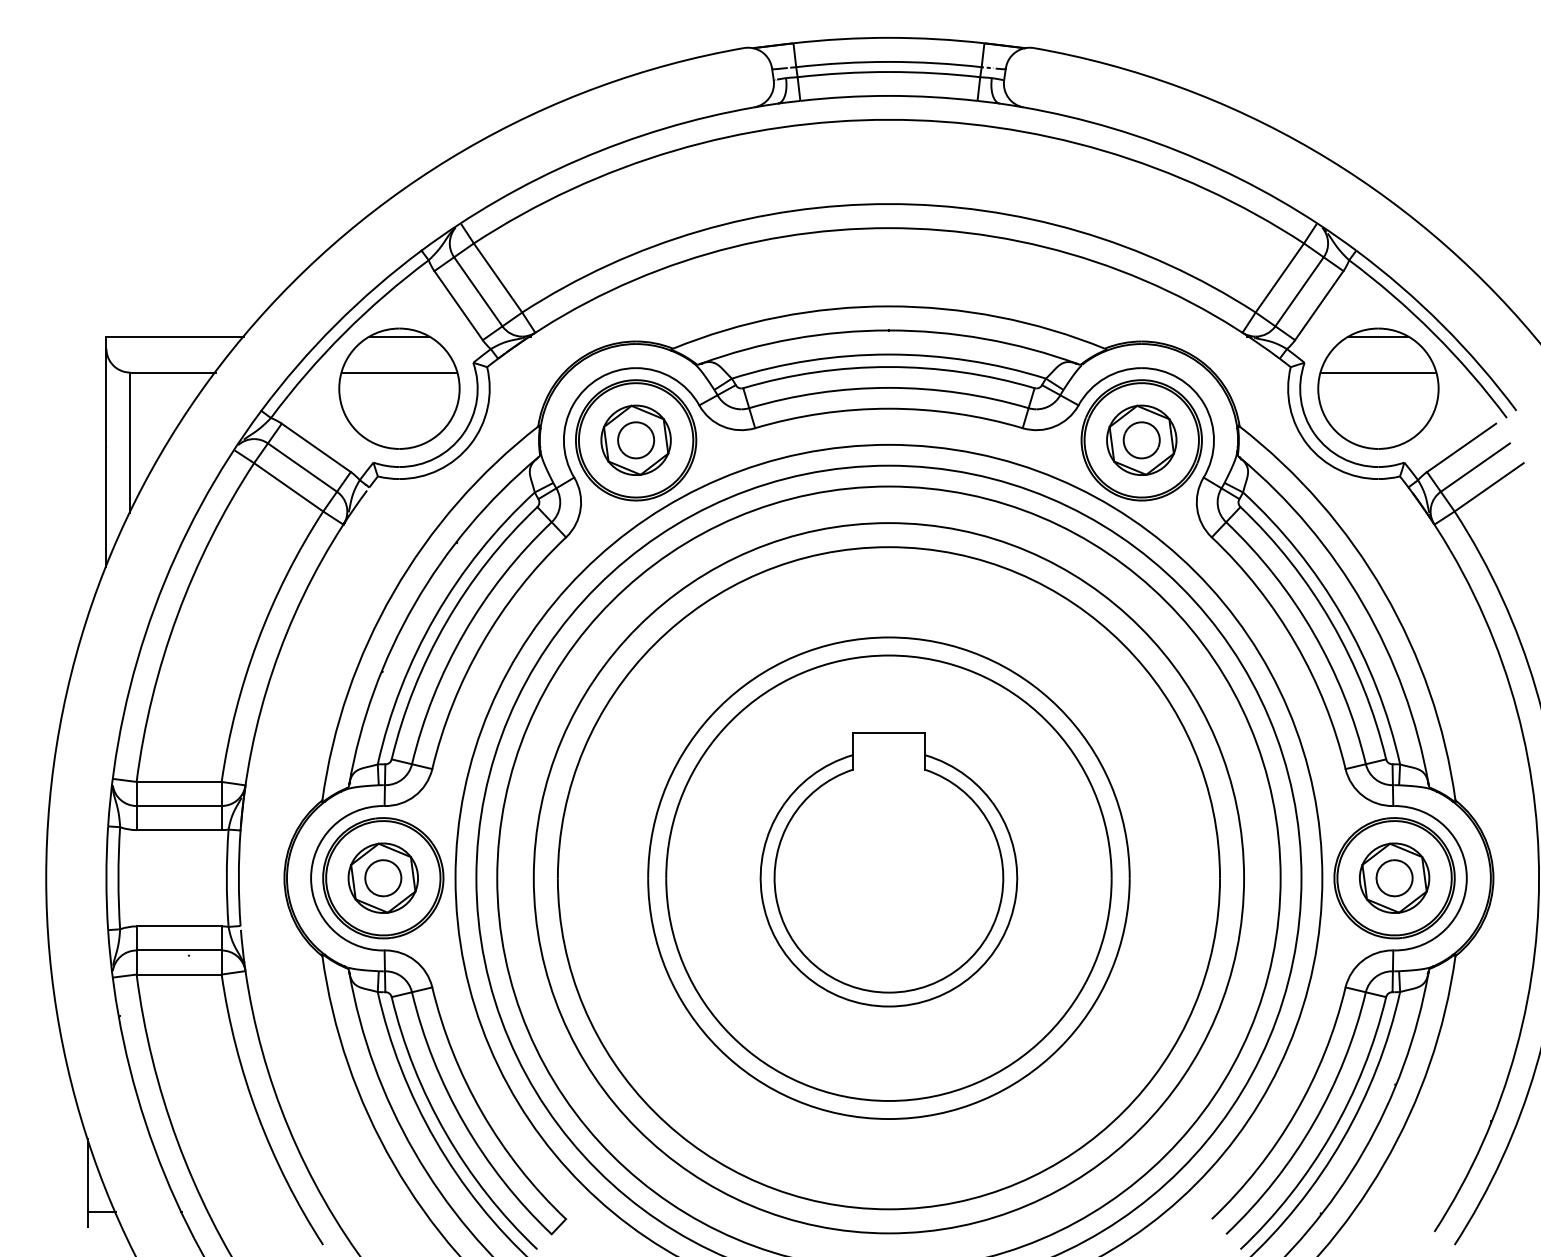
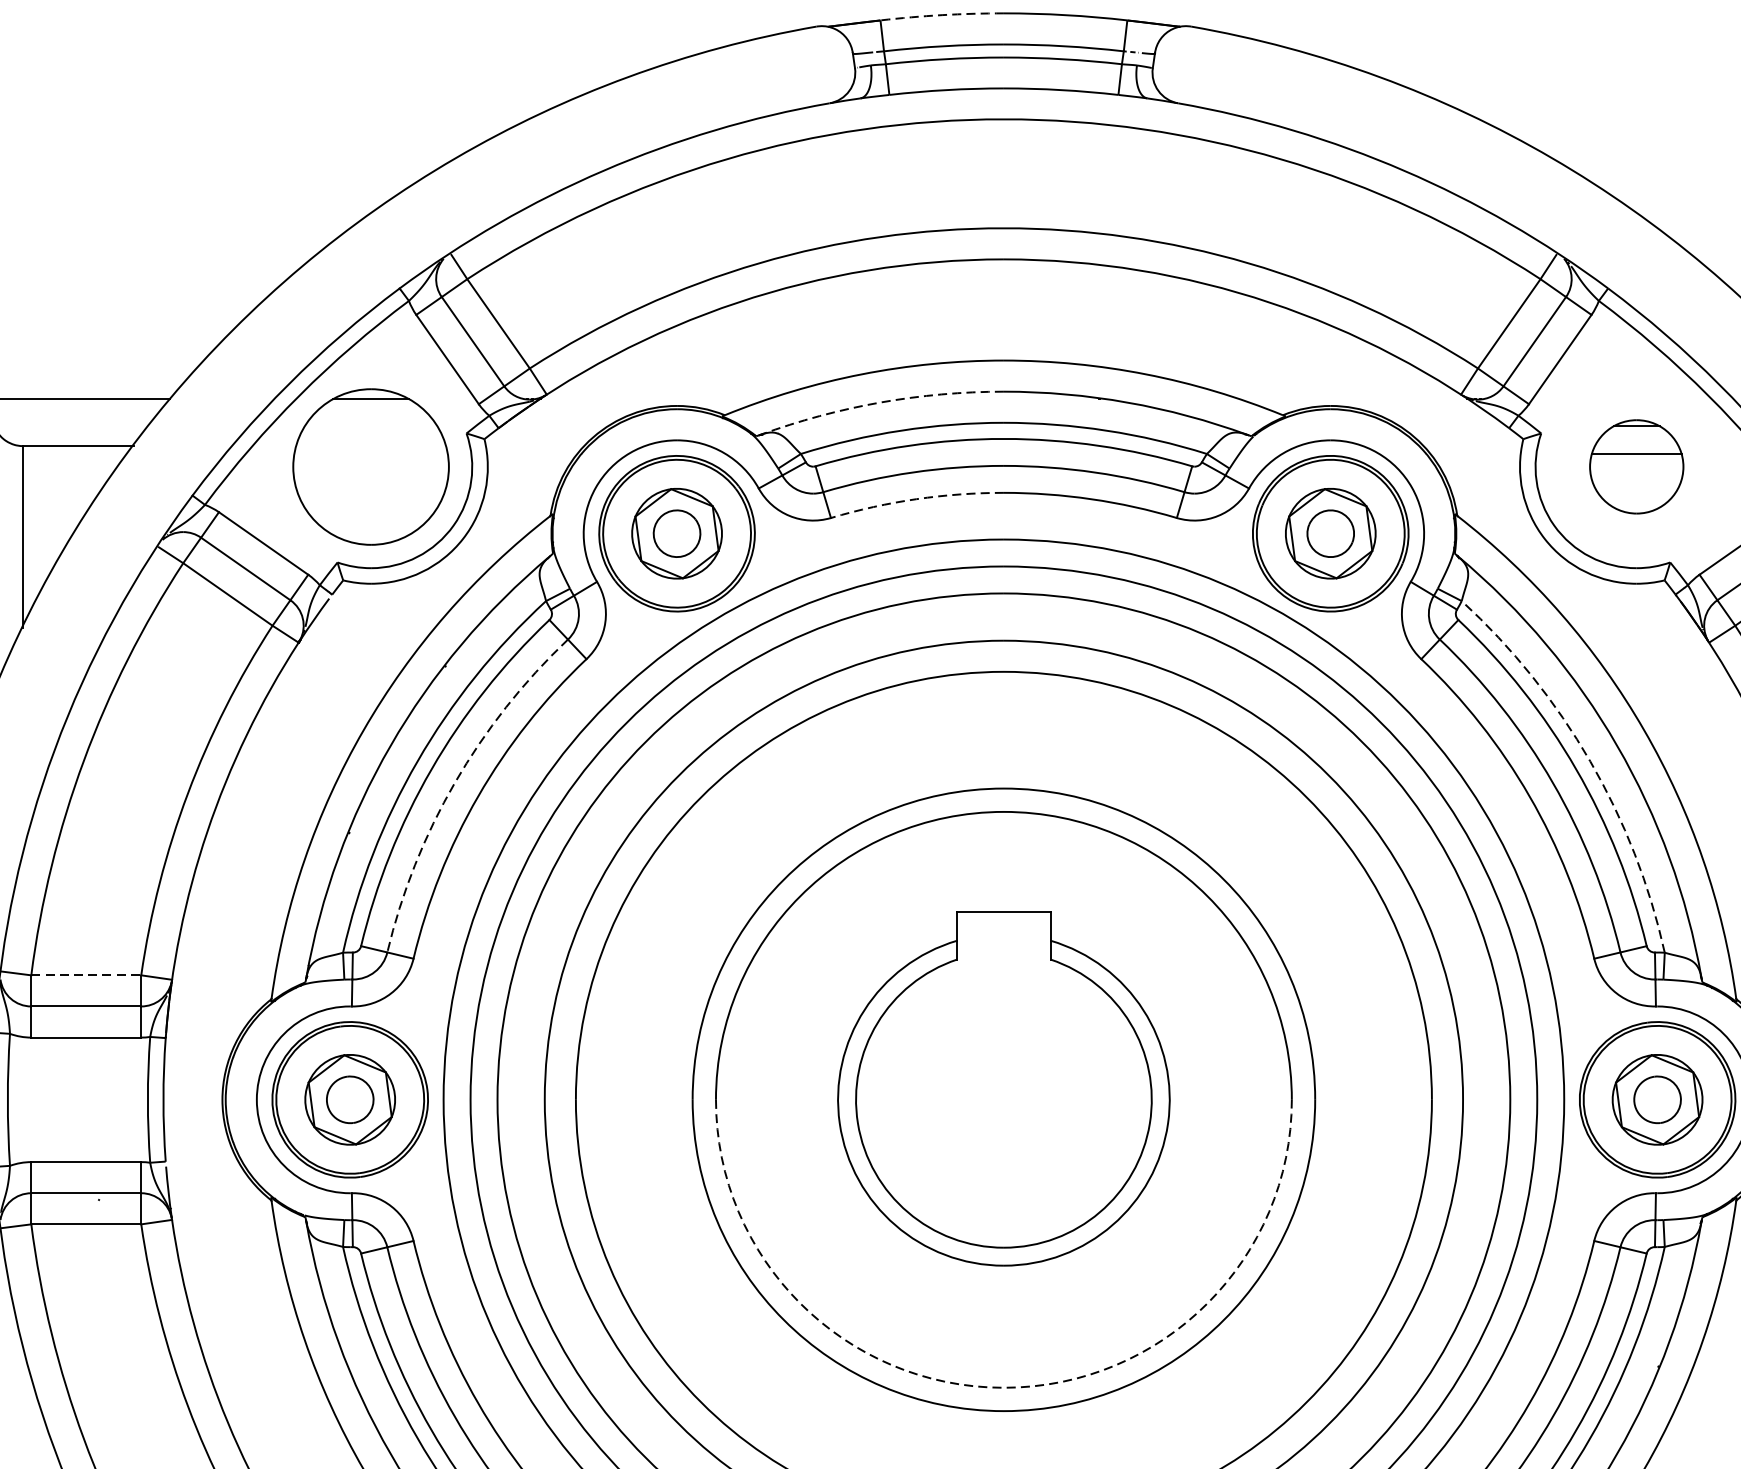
arc: (841, 39) -> (942, 15), solid -> dashed
arc: (793, 338) -> (880, 402), solid -> dashed
line: (399, 372) -> (371, 446), removed
part: (1378, 388) -> (1636, 466), size x0.6
arc: (821, 413) -> (916, 499), solid -> dashed
arc: (1342, 616) -> (1590, 761), solid -> dashed
arc: (464, 633) -> (455, 783), solid -> dashed
line: (179, 781) -> (86, 974), solid -> dashed
arc: (888, 1100) -> (1003, 1387), solid -> dashed

